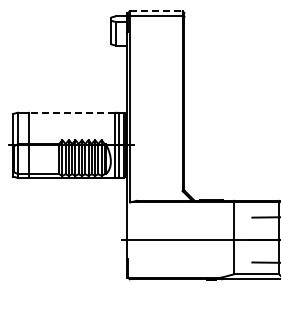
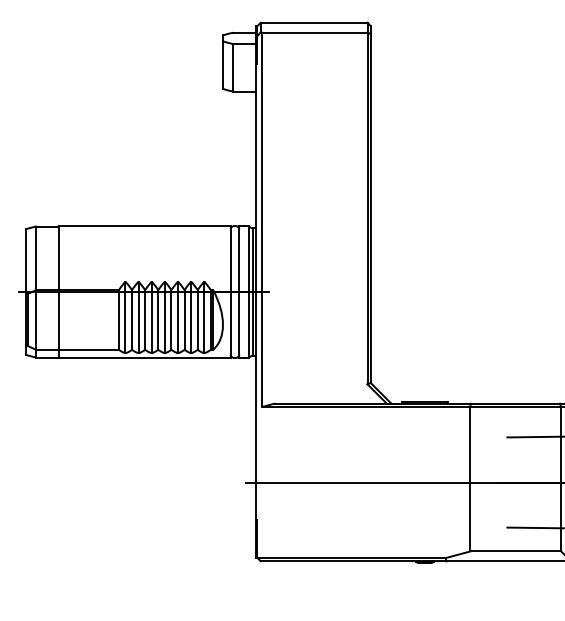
line: (156, 11) -> (314, 22), dashed -> solid
line: (71, 112) -> (143, 226), dashed -> solid

